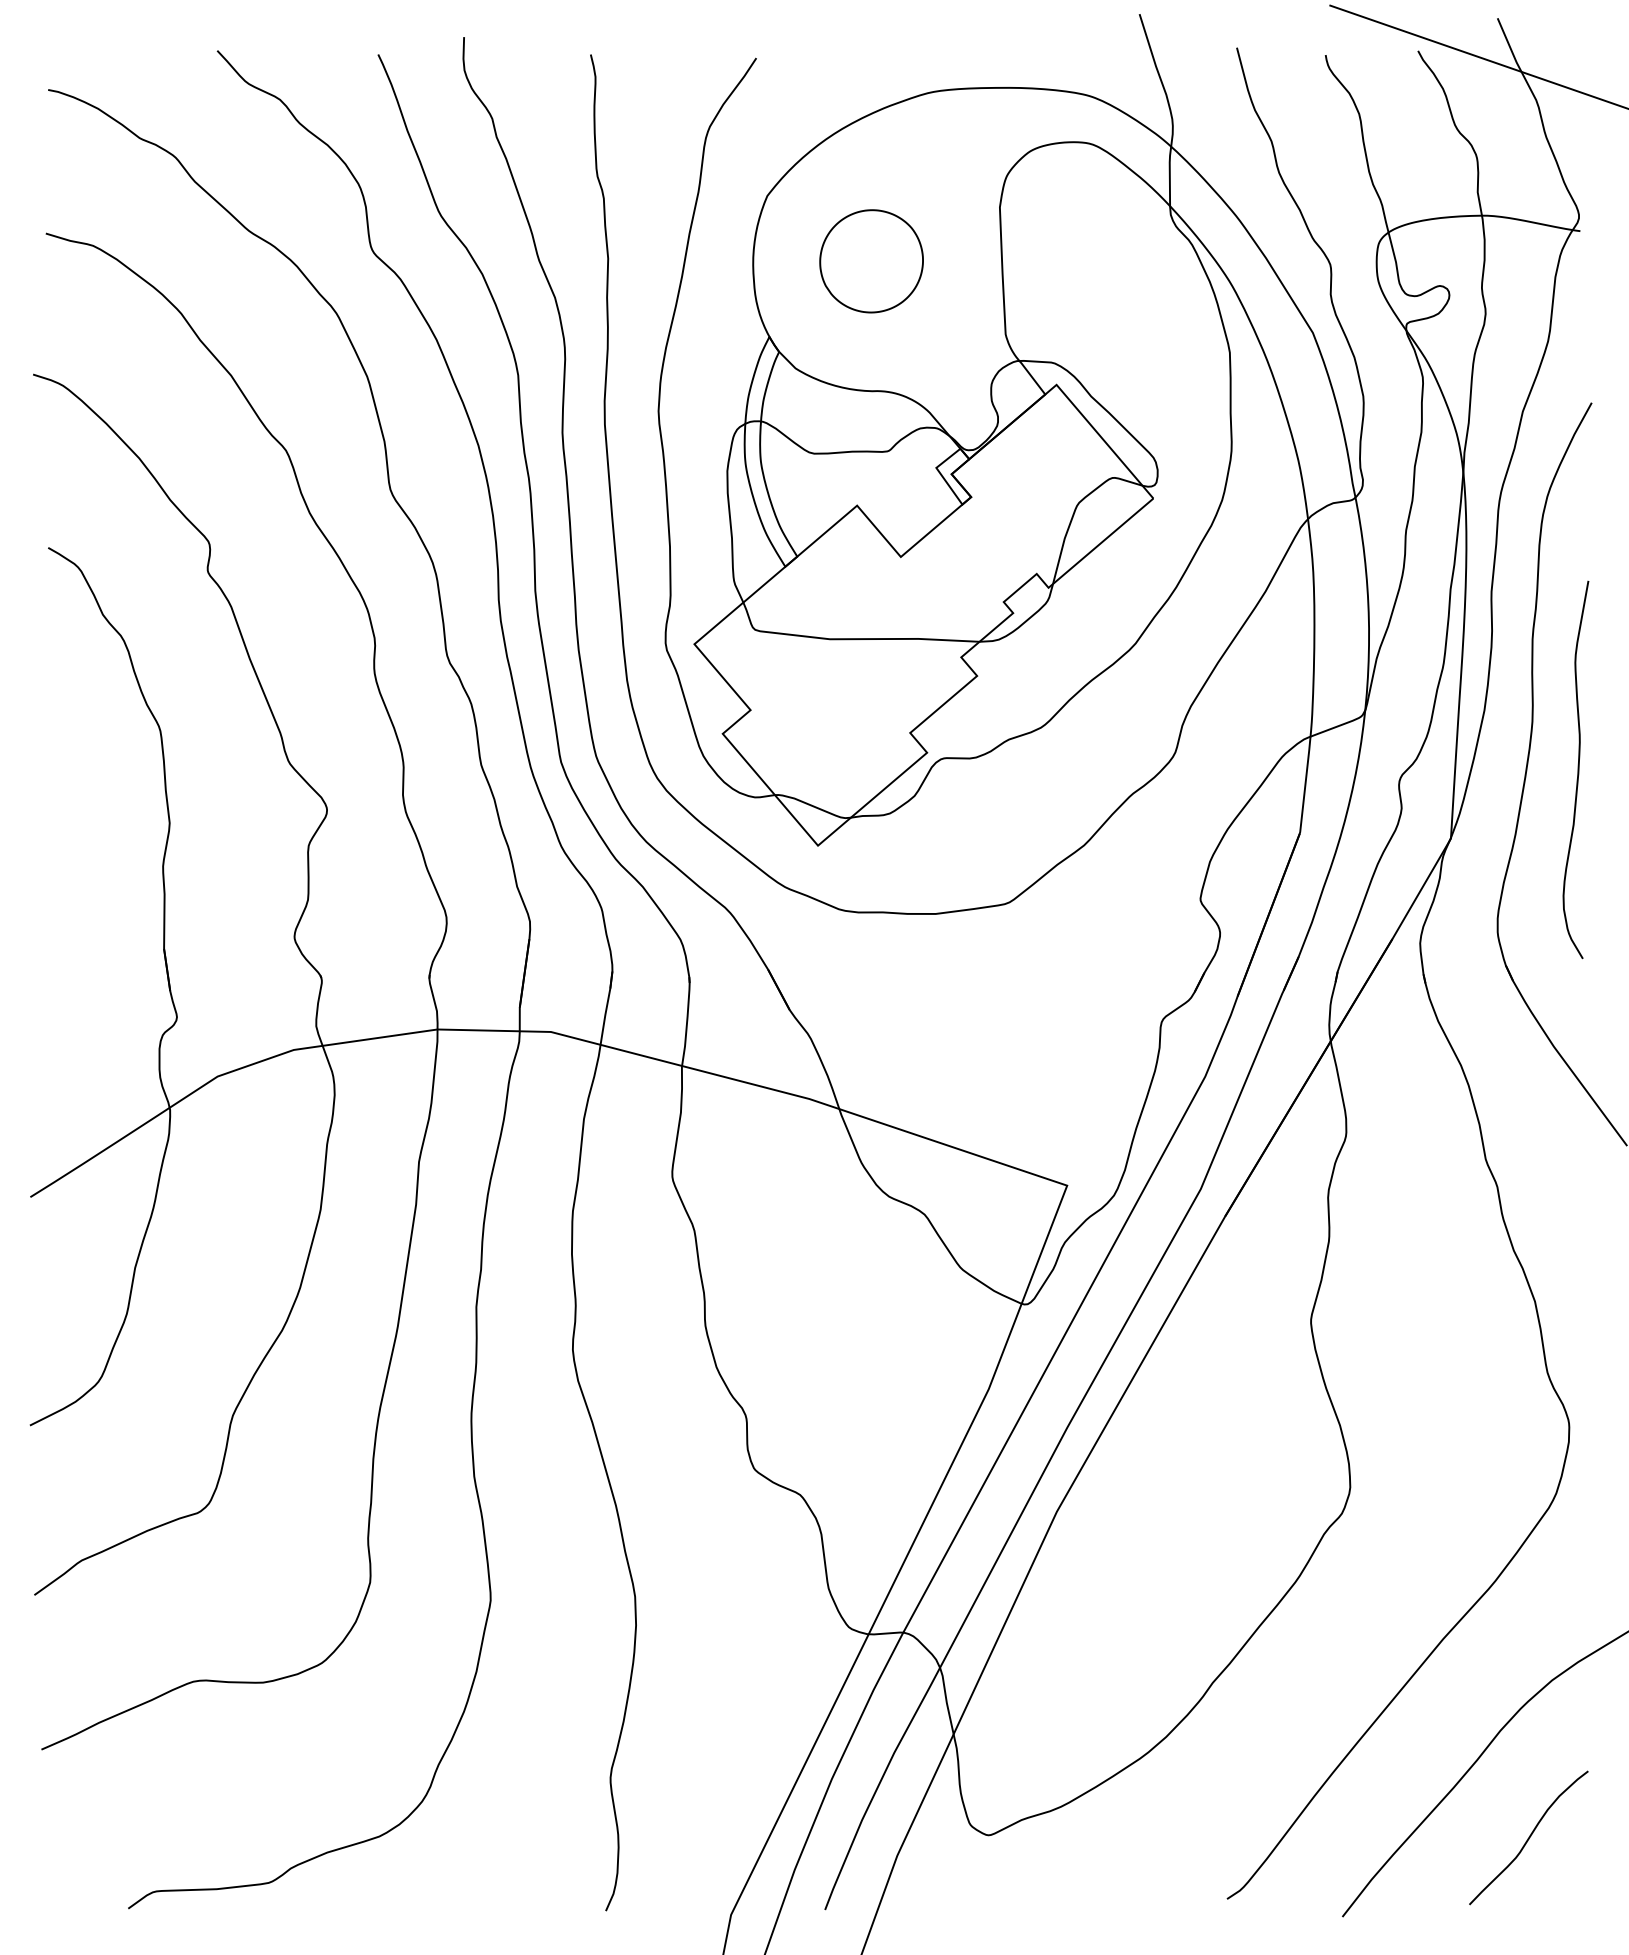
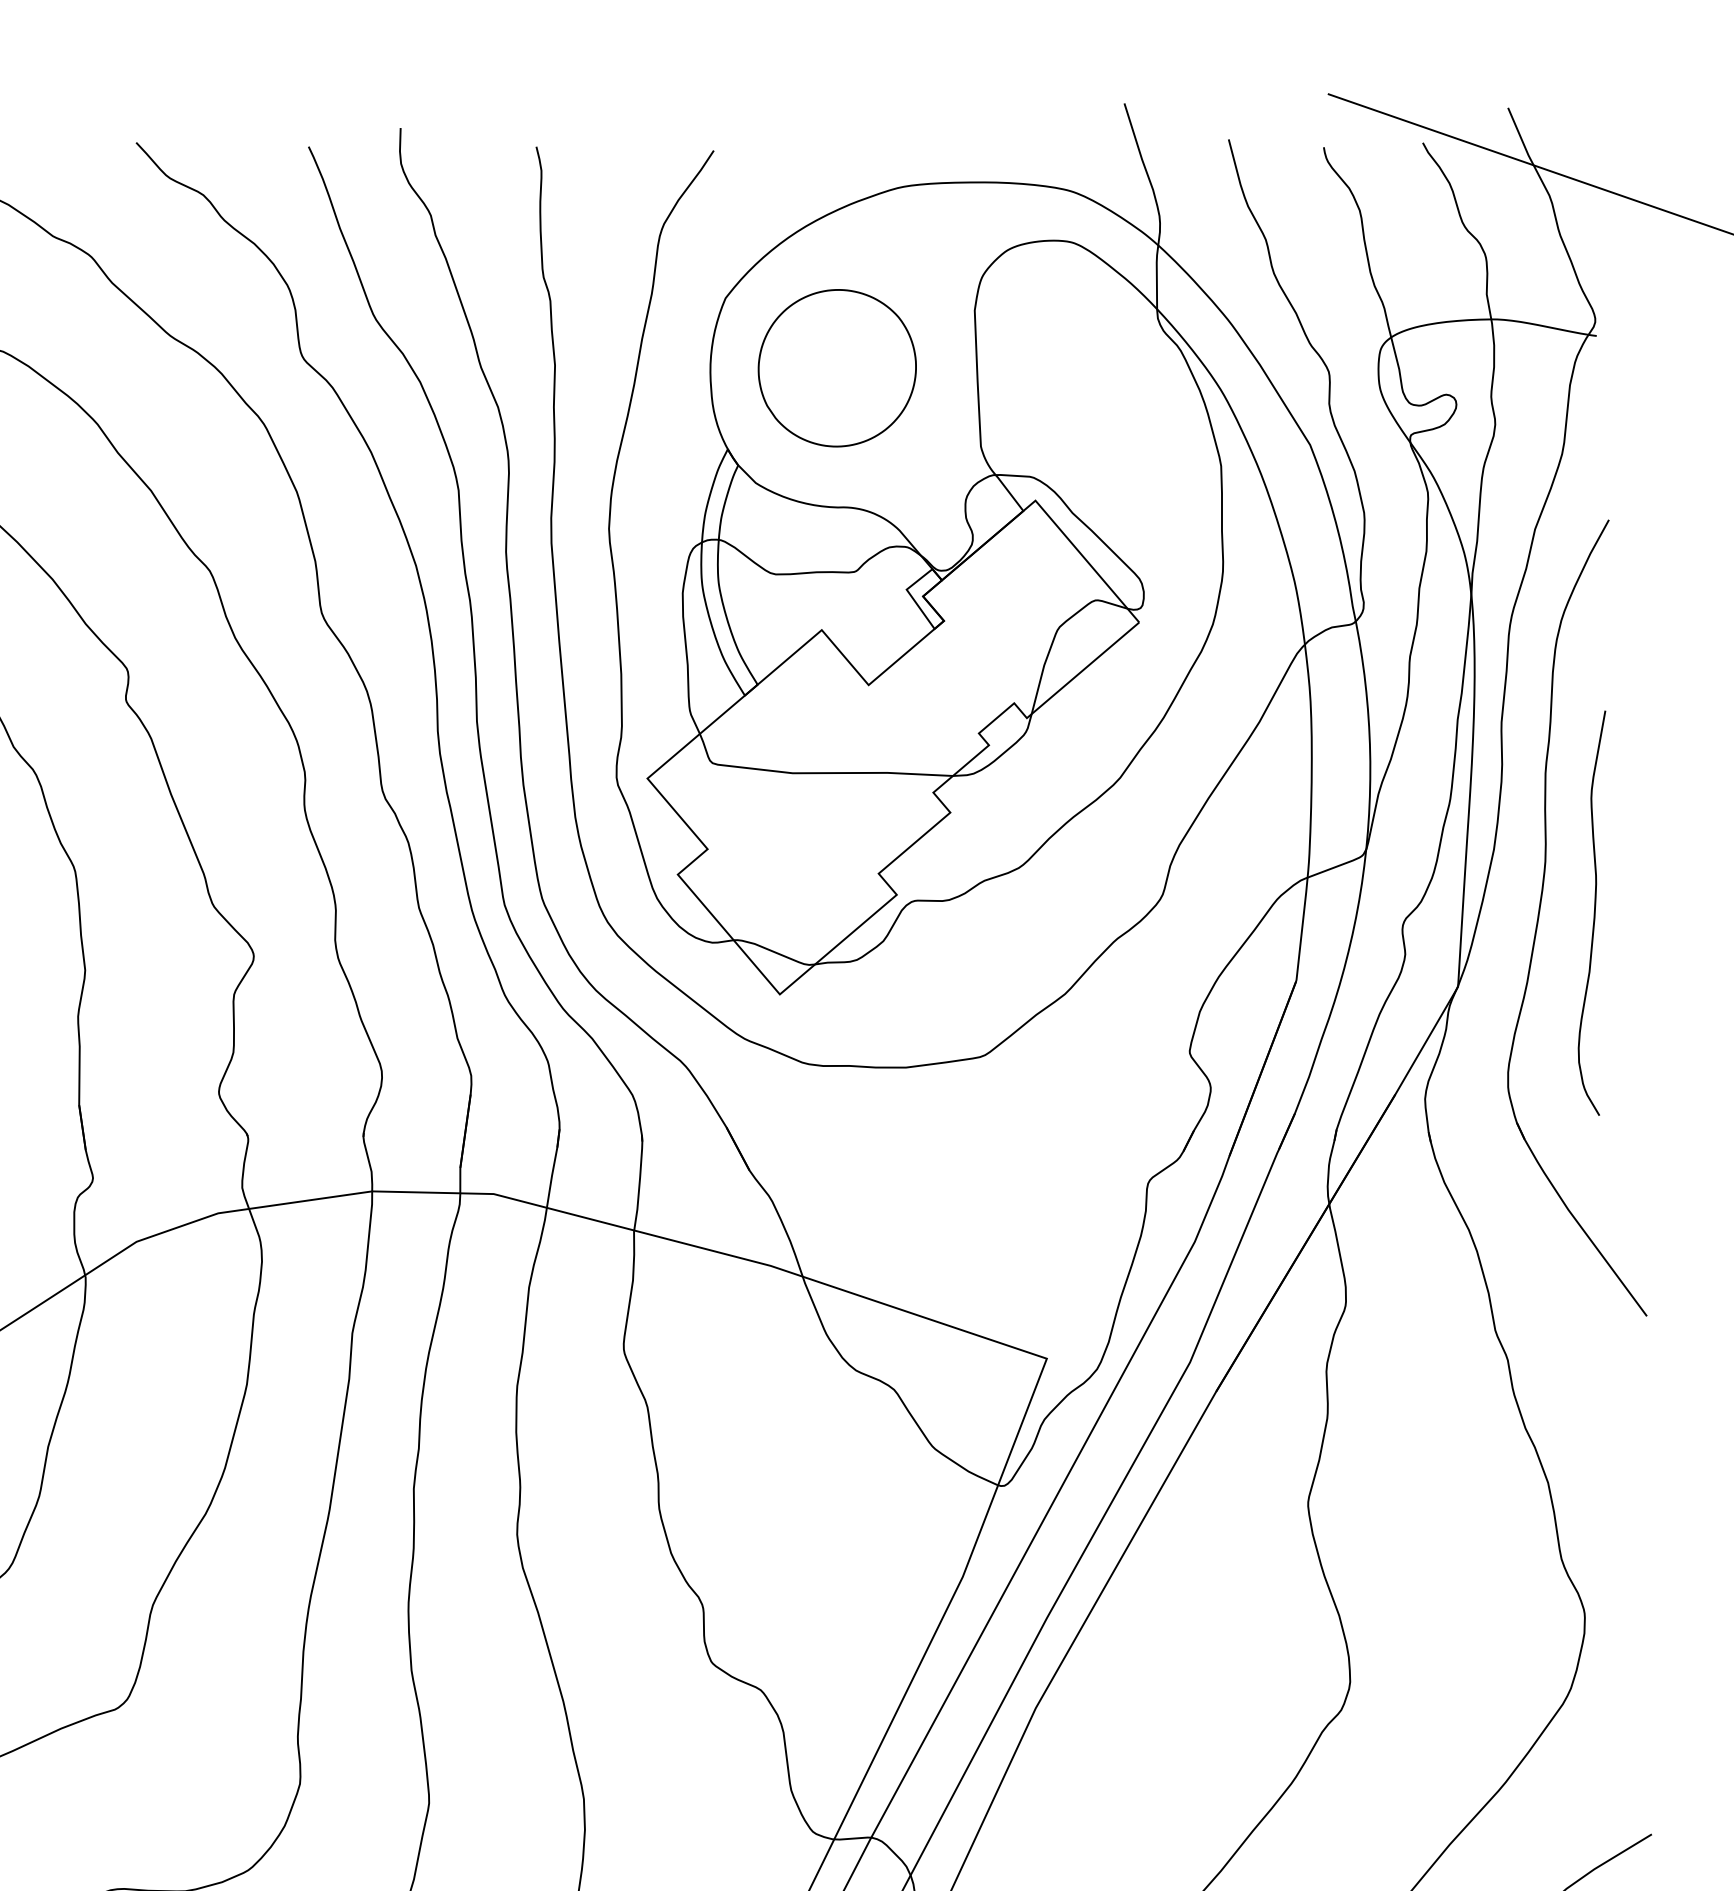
part: (871, 261) -> (837, 368), size x1.43

